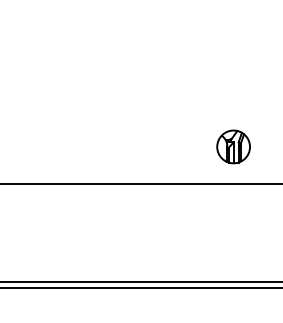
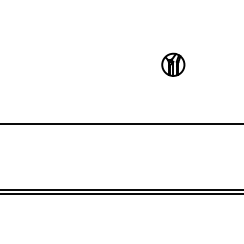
part: (233, 146) -> (173, 64), moved

